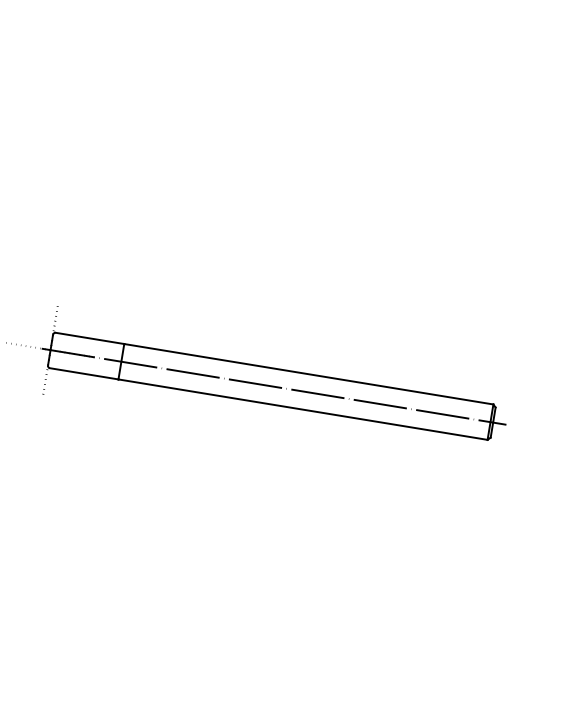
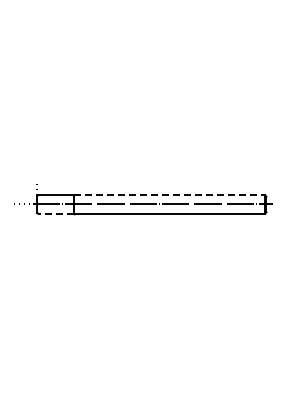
line: (84, 373) -> (56, 213), solid -> dashed
line: (308, 374) -> (169, 195), solid -> dashed

